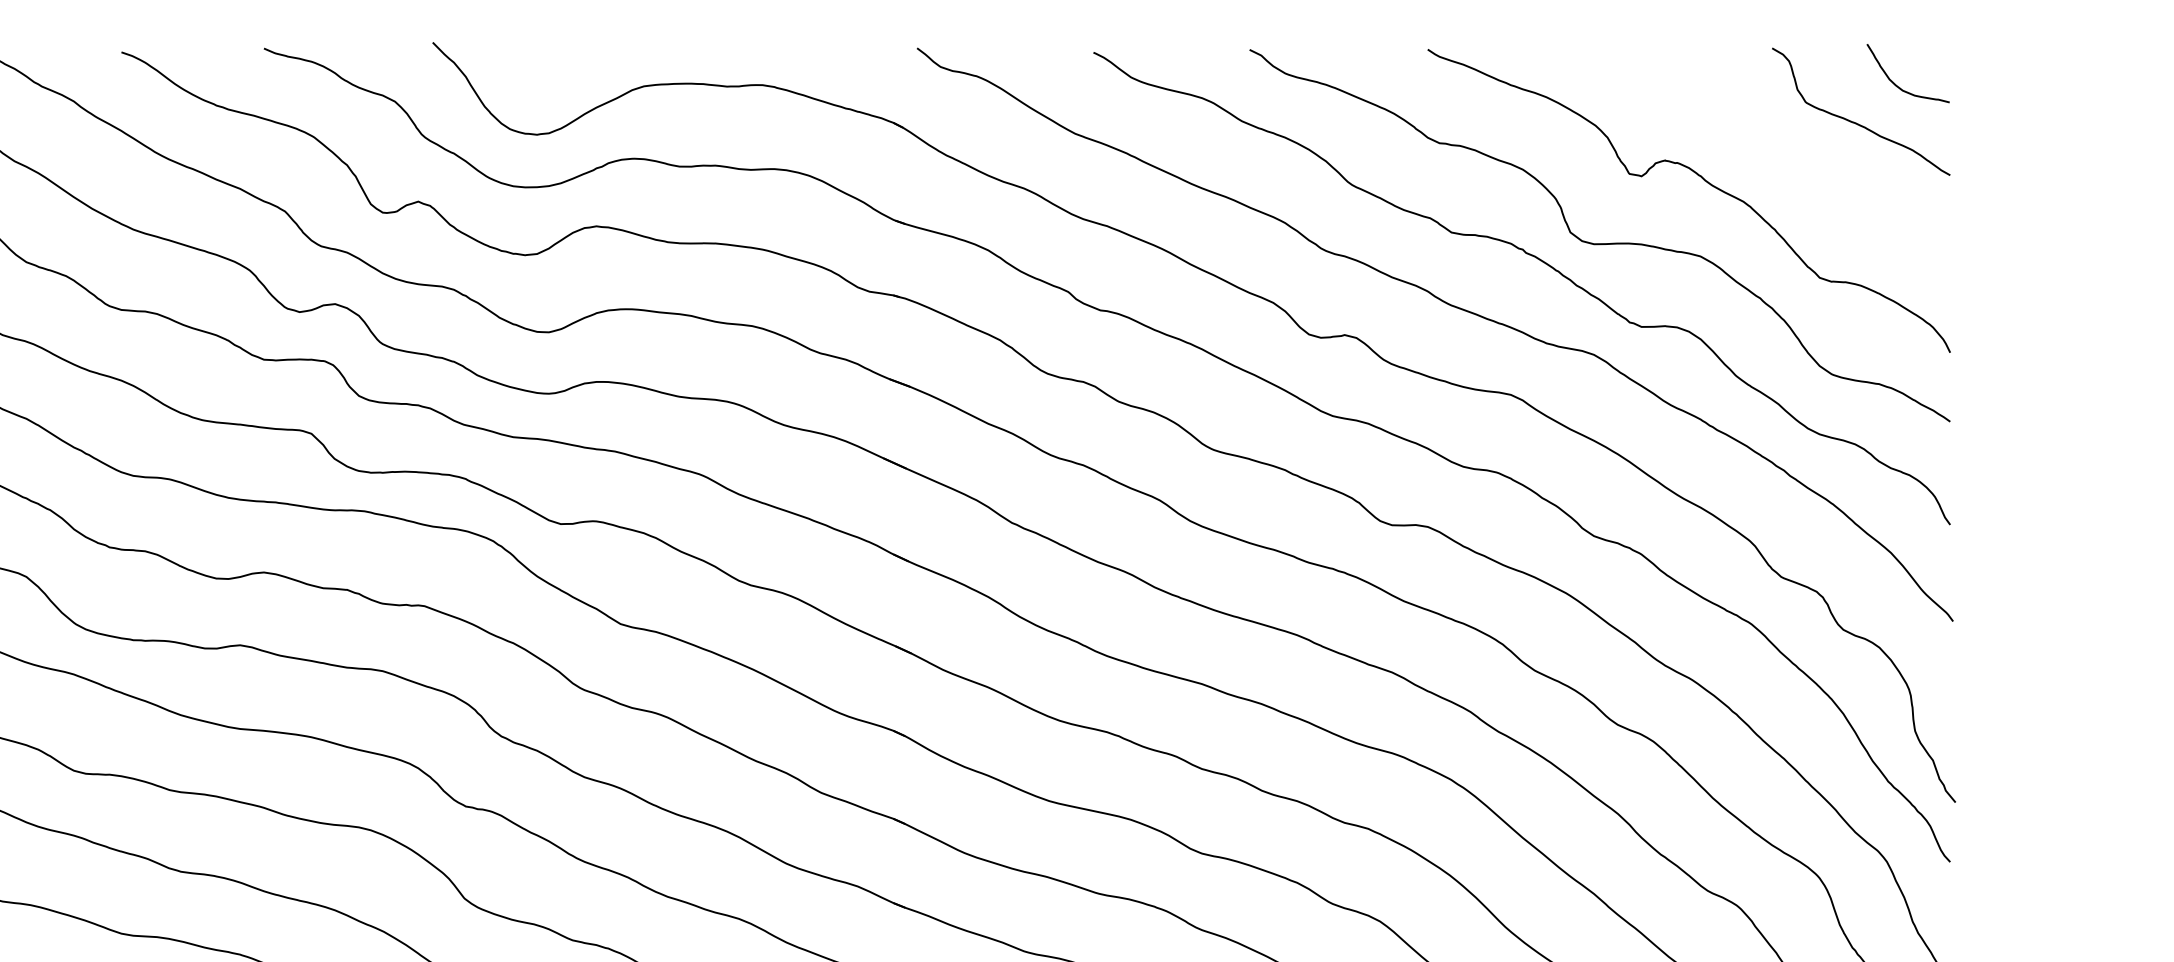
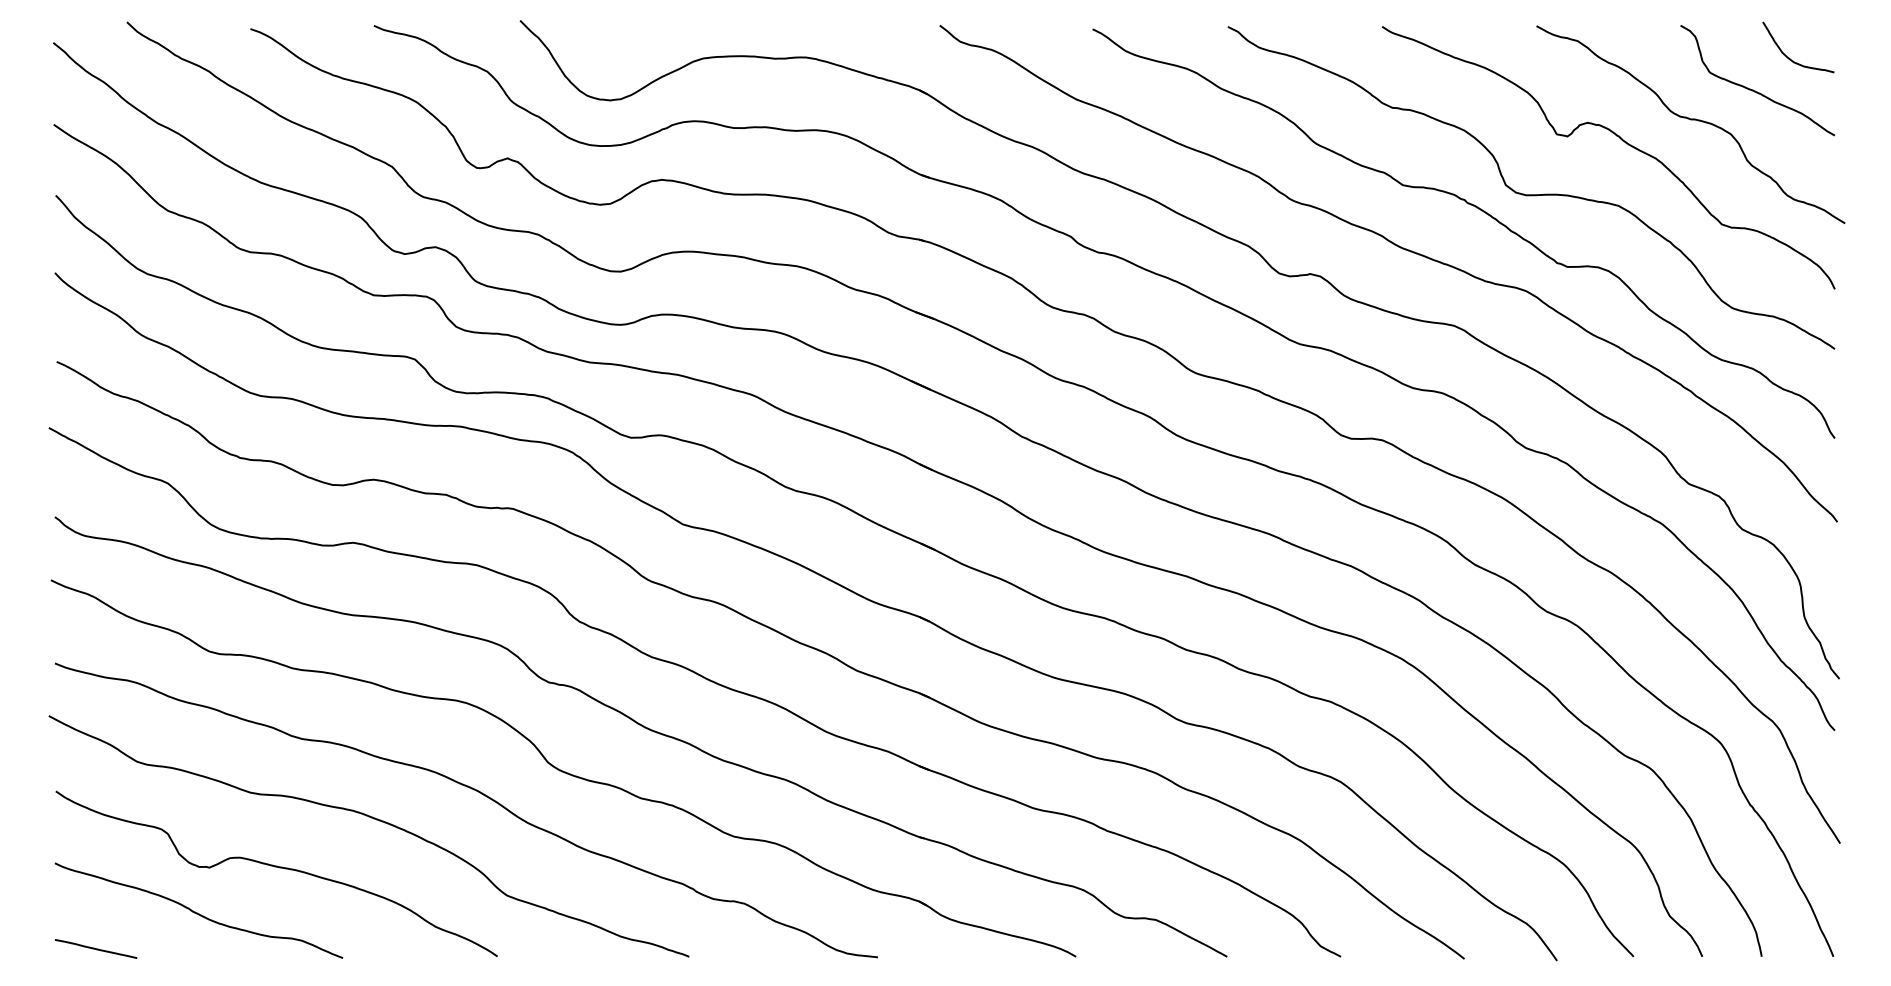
curve: (1783, 157) -> (1690, 120), added

